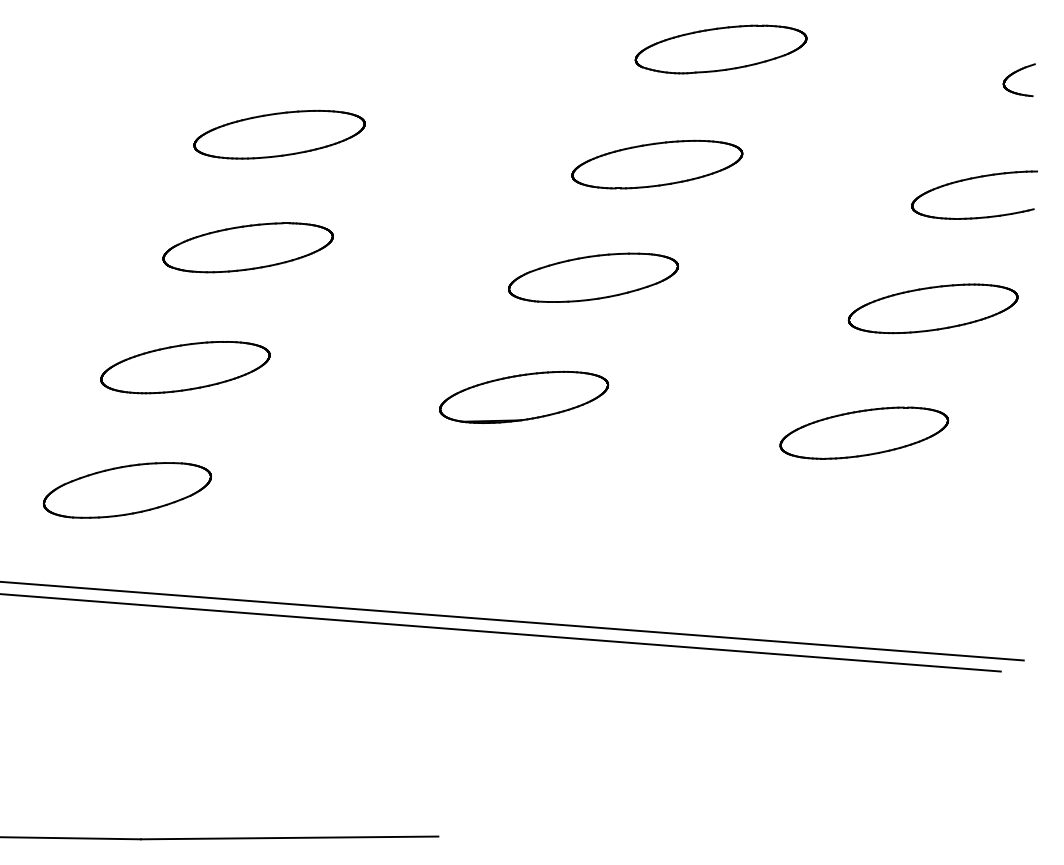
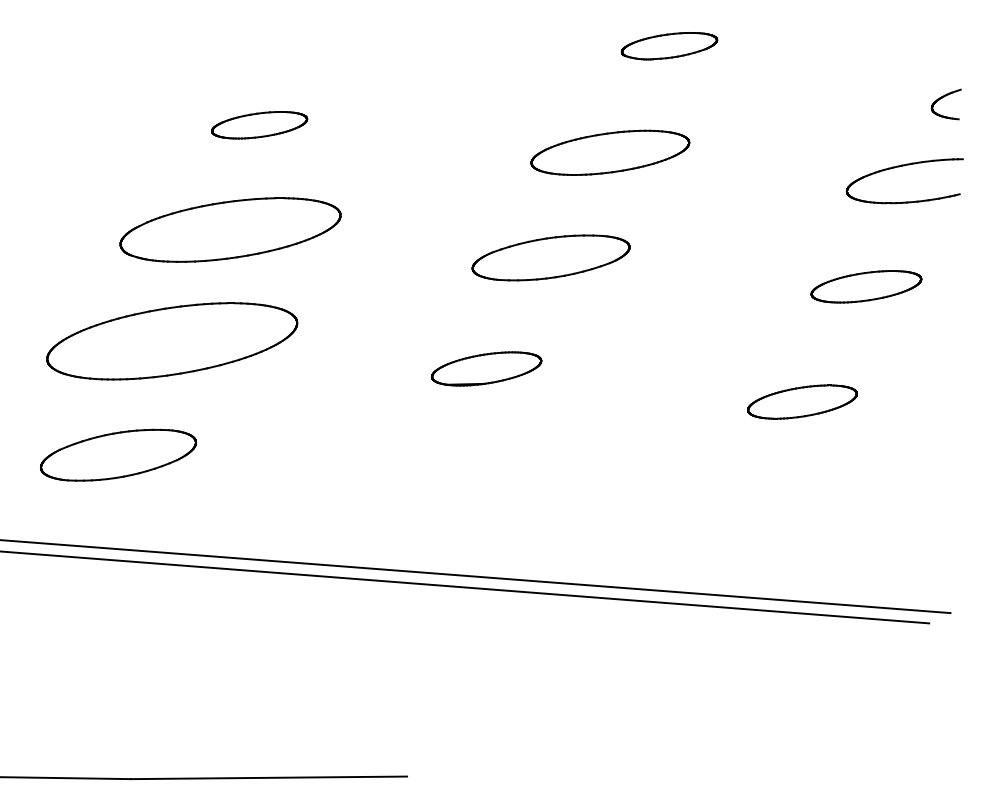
part: (721, 50) -> (669, 46), size x0.6
part: (1015, 73) -> (942, 98), moved
part: (279, 135) -> (259, 125), size x0.6
part: (248, 247) -> (230, 229), size x1.4
part: (933, 308) -> (866, 286), size x0.7
part: (185, 366) -> (172, 340), size x1.6
part: (523, 396) -> (486, 368), size x0.7
part: (864, 432) -> (802, 401), size x0.7

